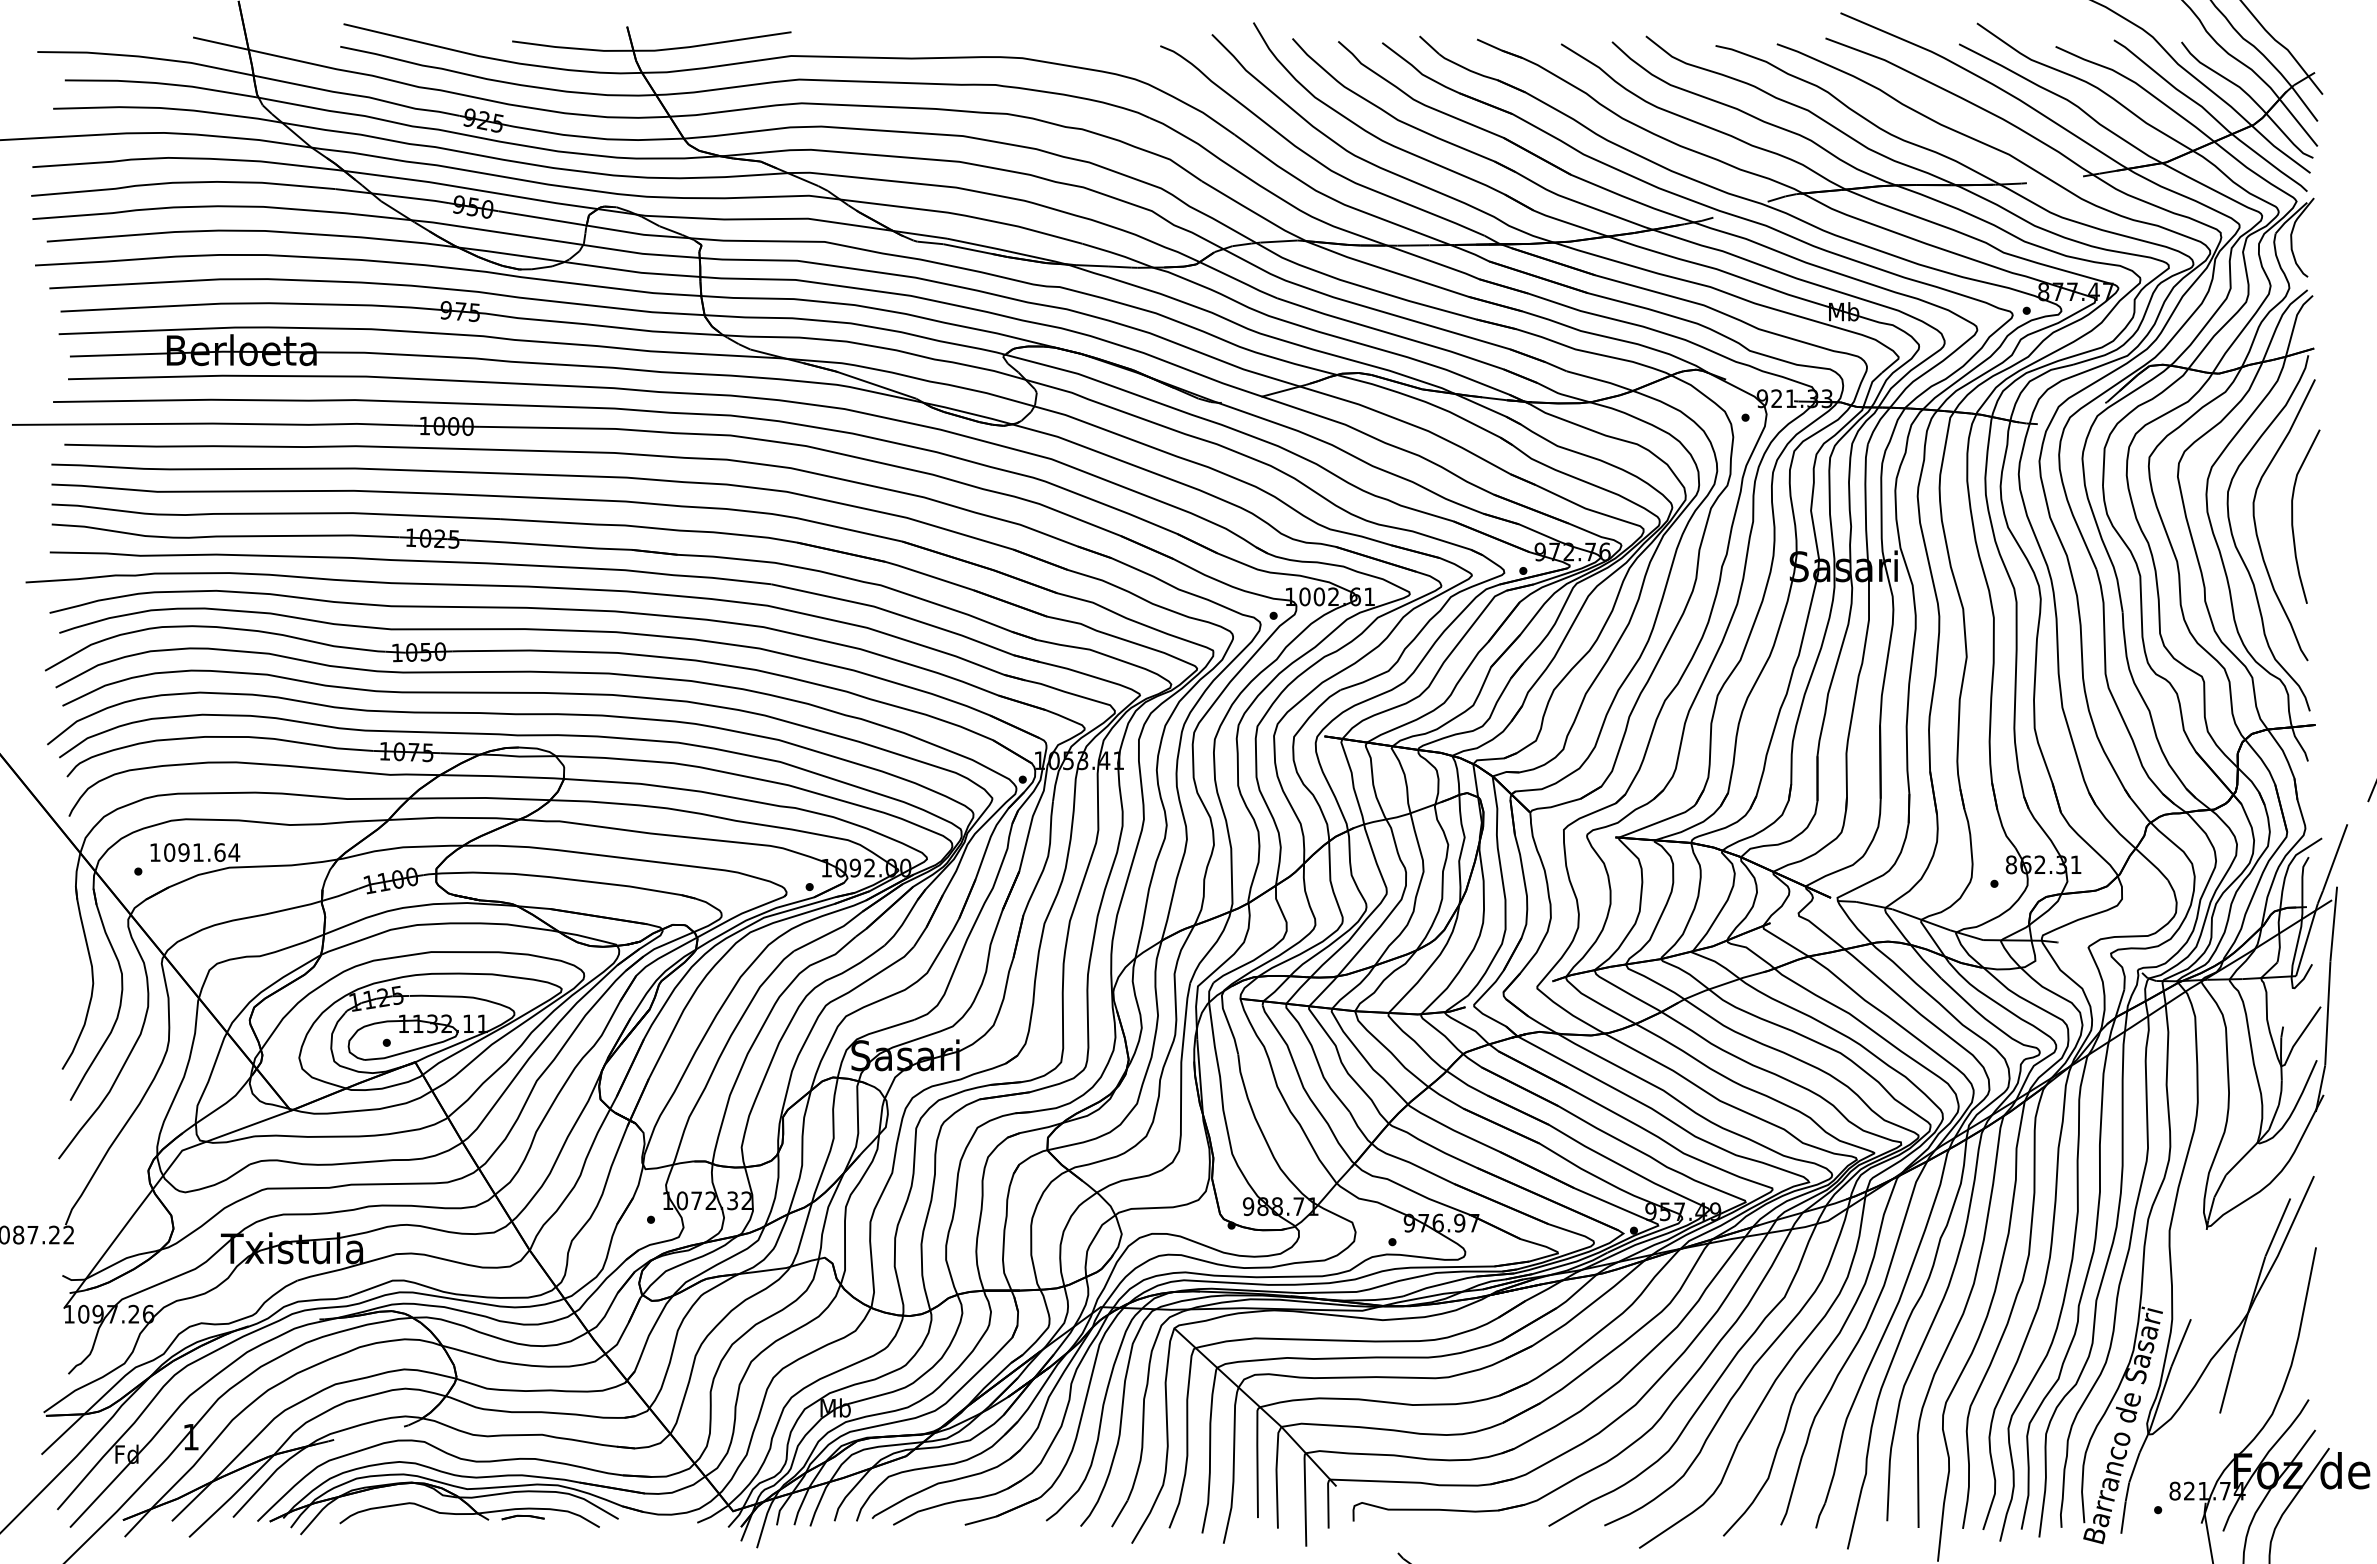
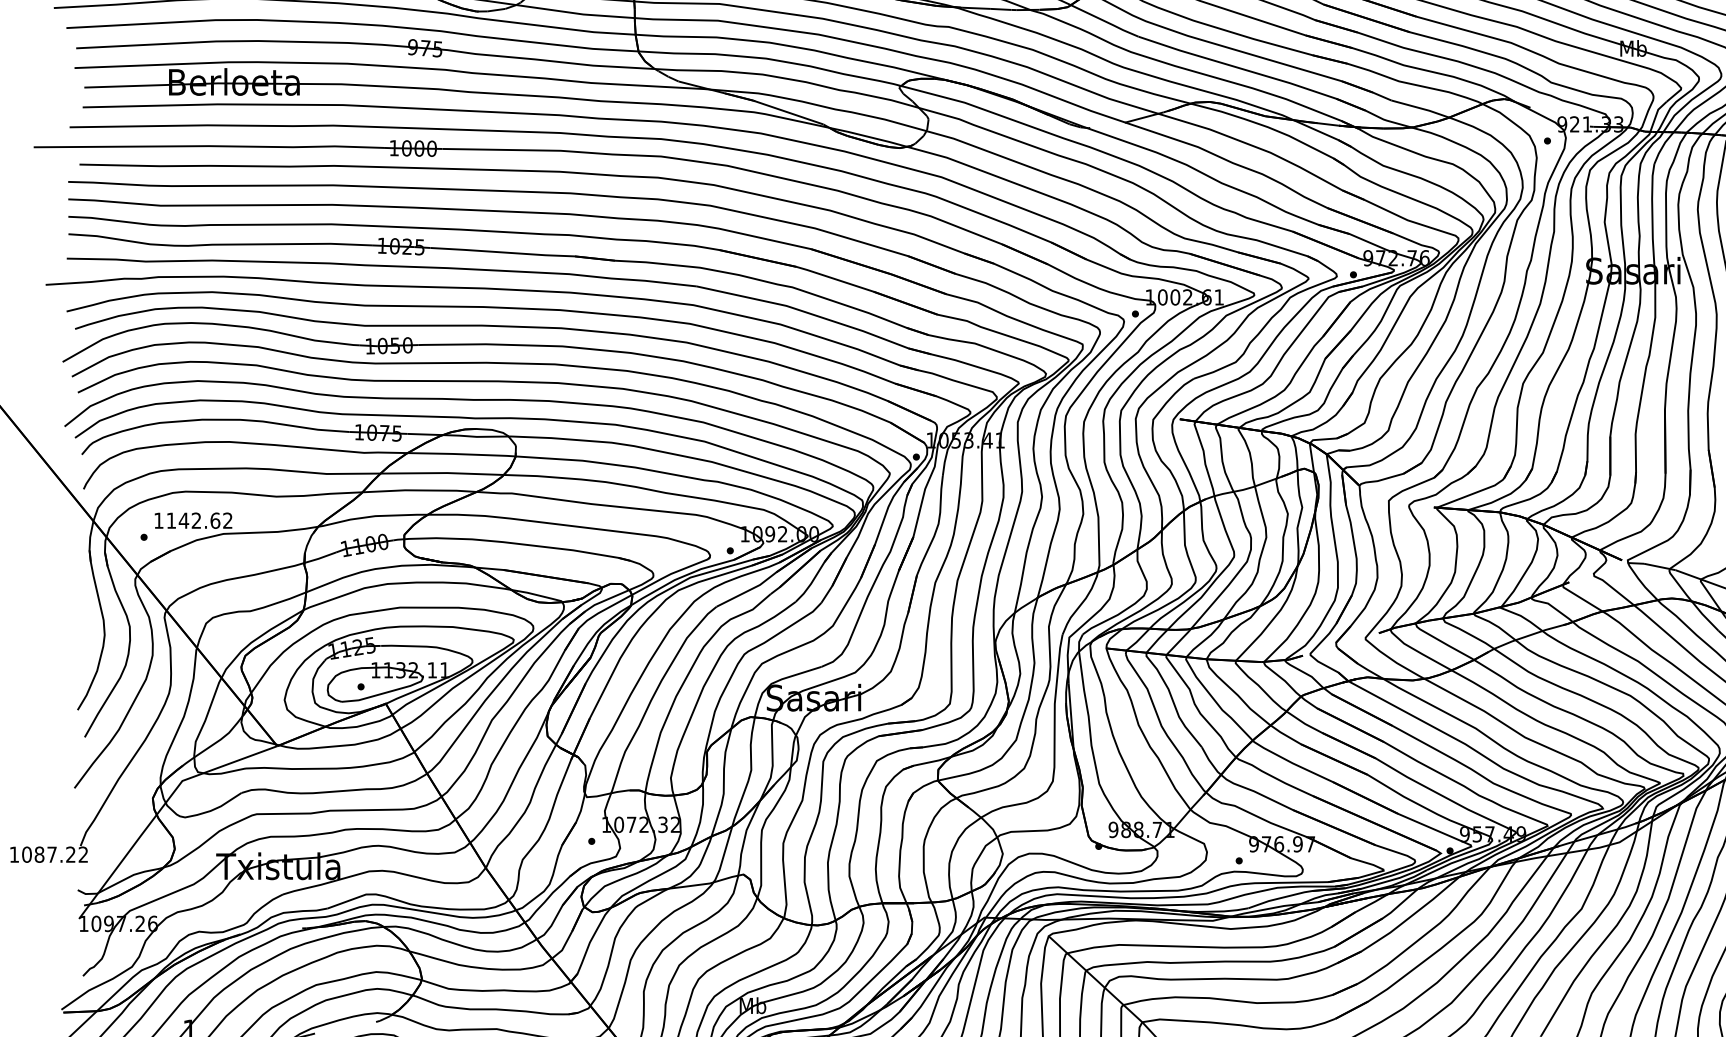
text: (202, 852) -> (200, 520), 1091.64 -> 1142.62

